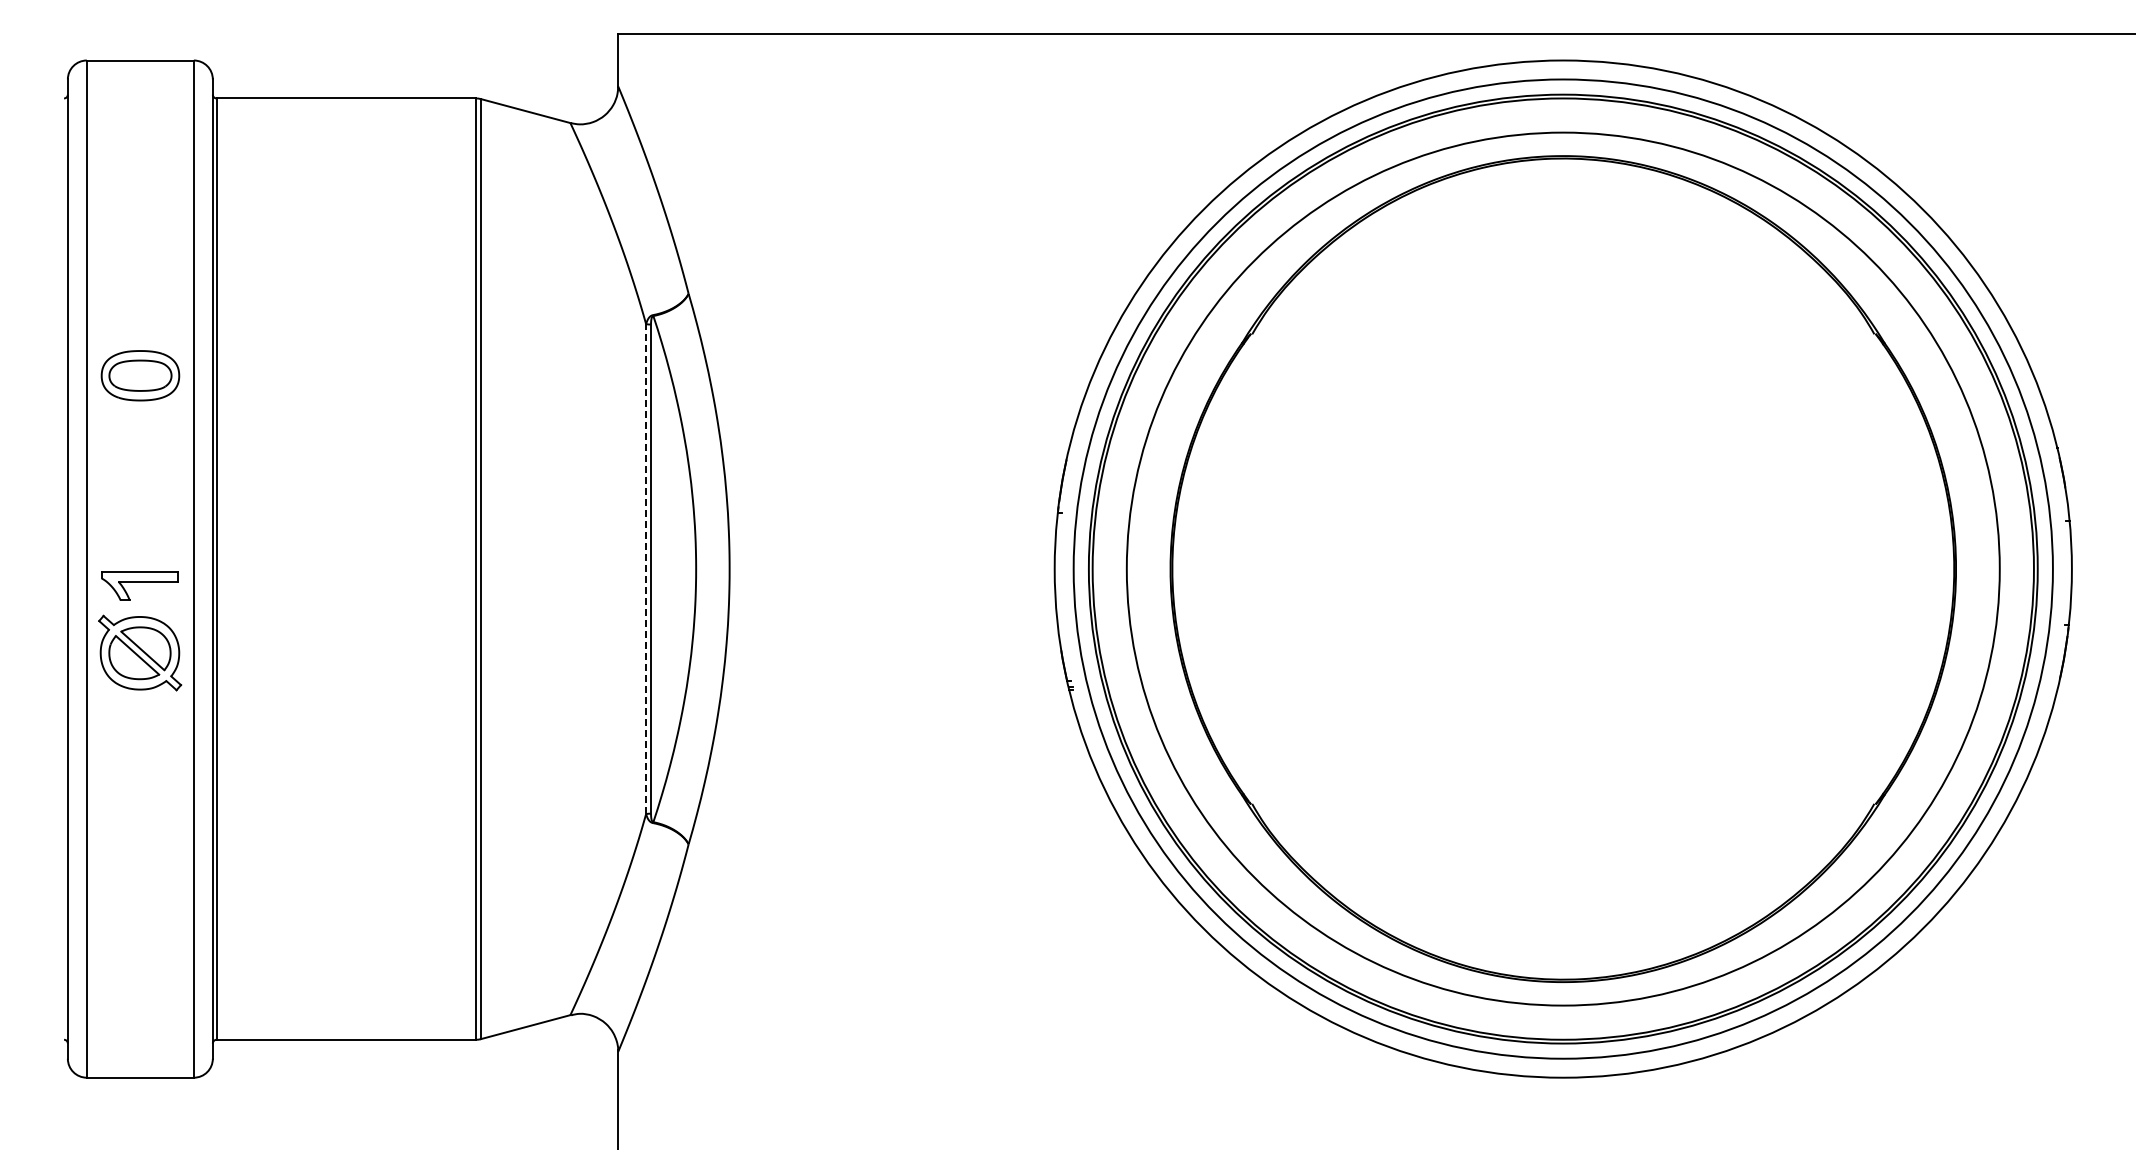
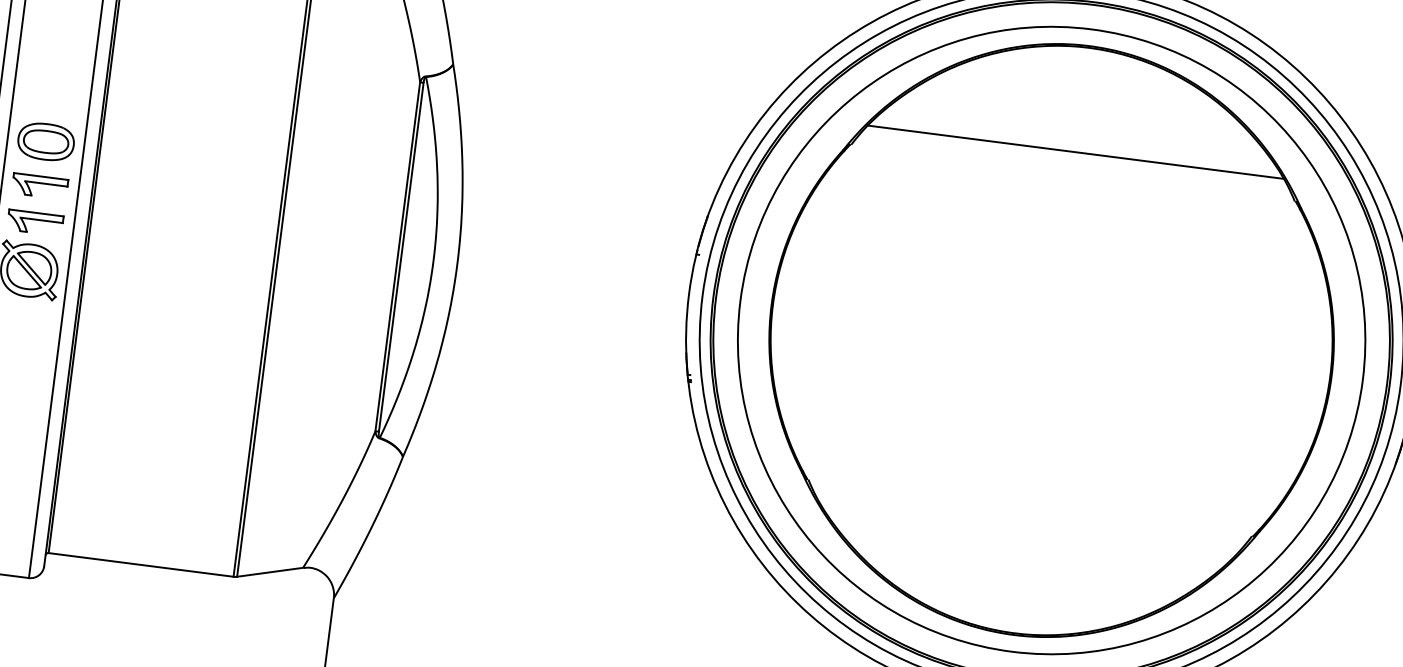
line: (1562, 304) -> (1075, 151), added
part: (140, 375) -> (46, 141), moved
part: (139, 534) -> (39, 185), added
line: (646, 569) -> (398, 257), dashed -> solid

